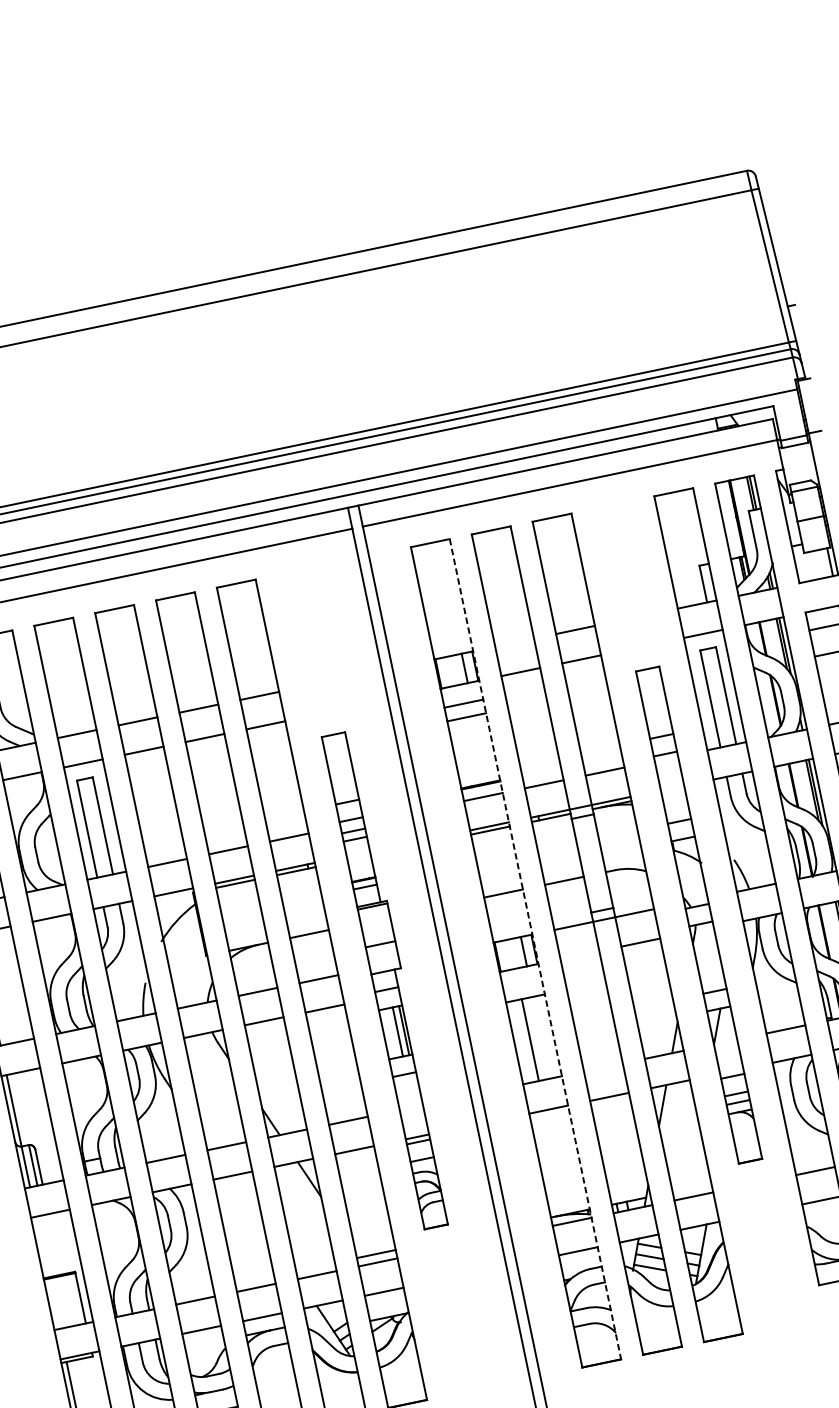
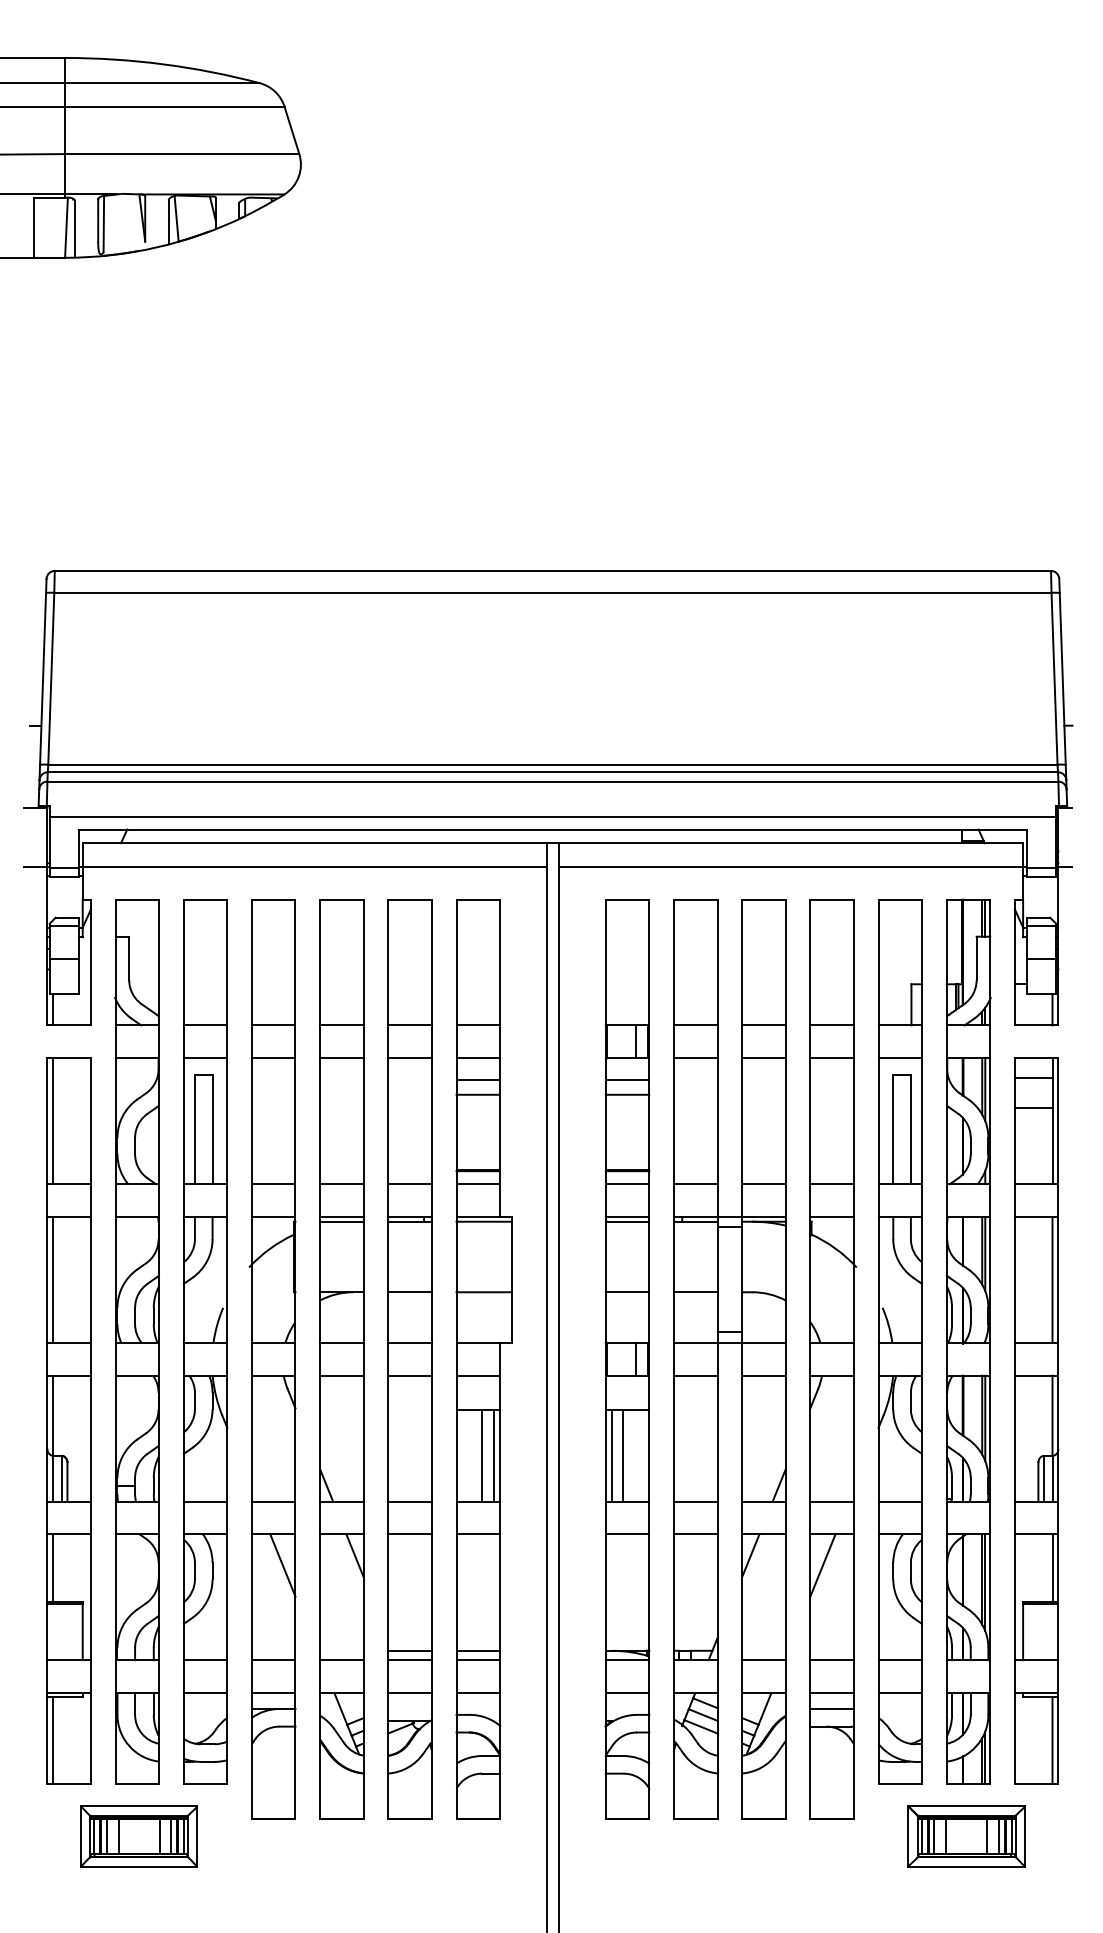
line: (514, 642) -> (695, 1025), added
part: (699, 915) -> (833, 1359), size x1.67
line: (535, 949) -> (649, 1359), dashed -> solid
line: (579, 955) -> (695, 1375), added
part: (387, 980) -> (483, 1359), size x1.67
line: (519, 1042) -> (611, 1455), added
line: (603, 1067) -> (695, 1501), added
line: (246, 1201) -> (282, 1565), added
line: (42, 1247) -> (53, 1568), added

